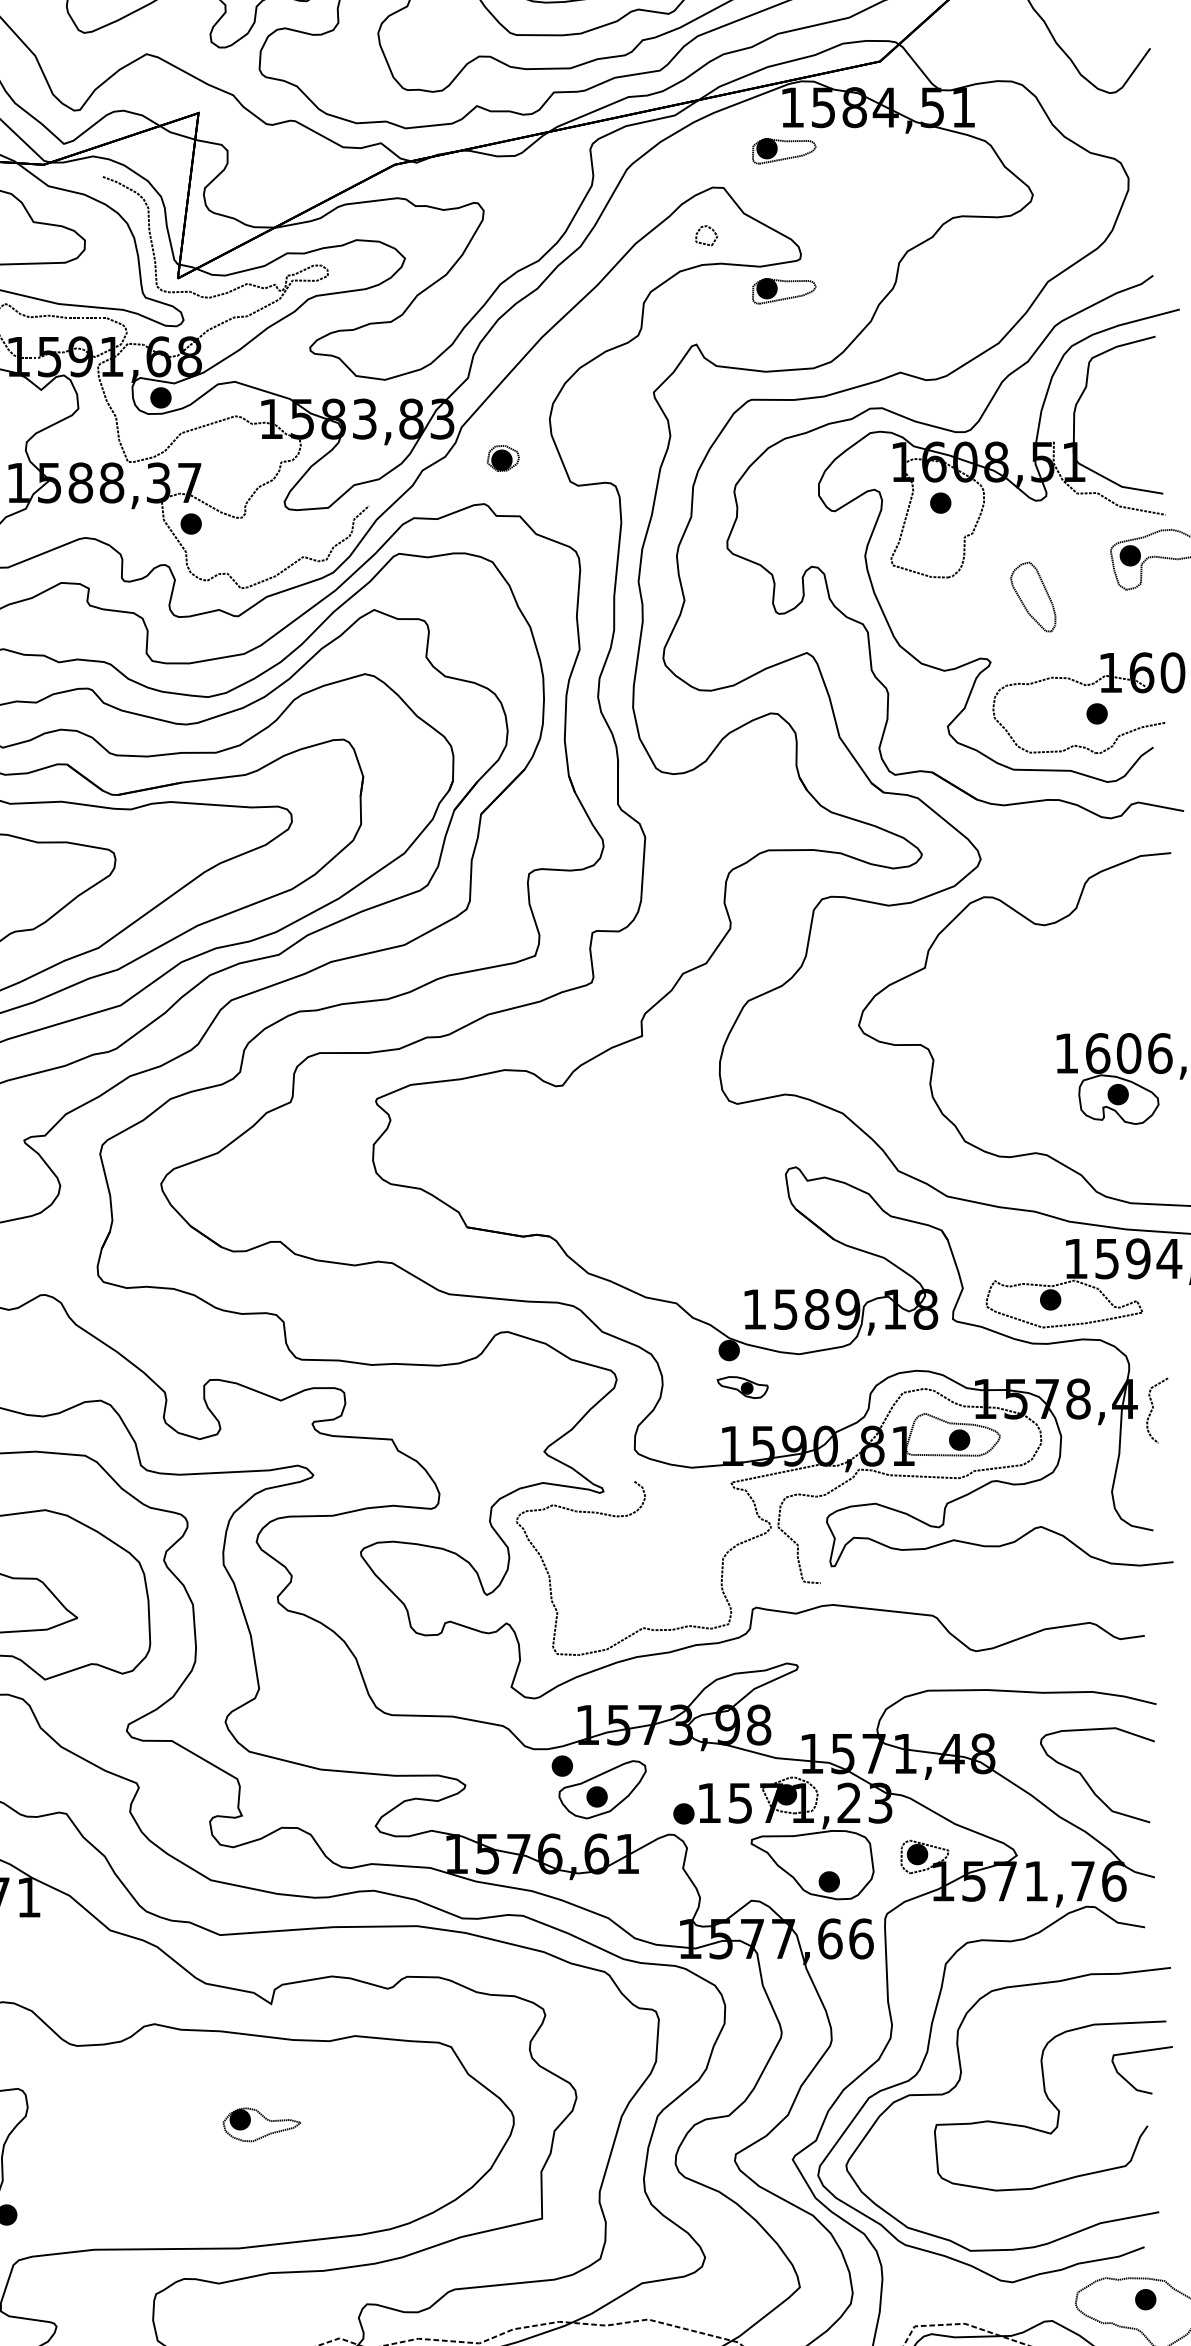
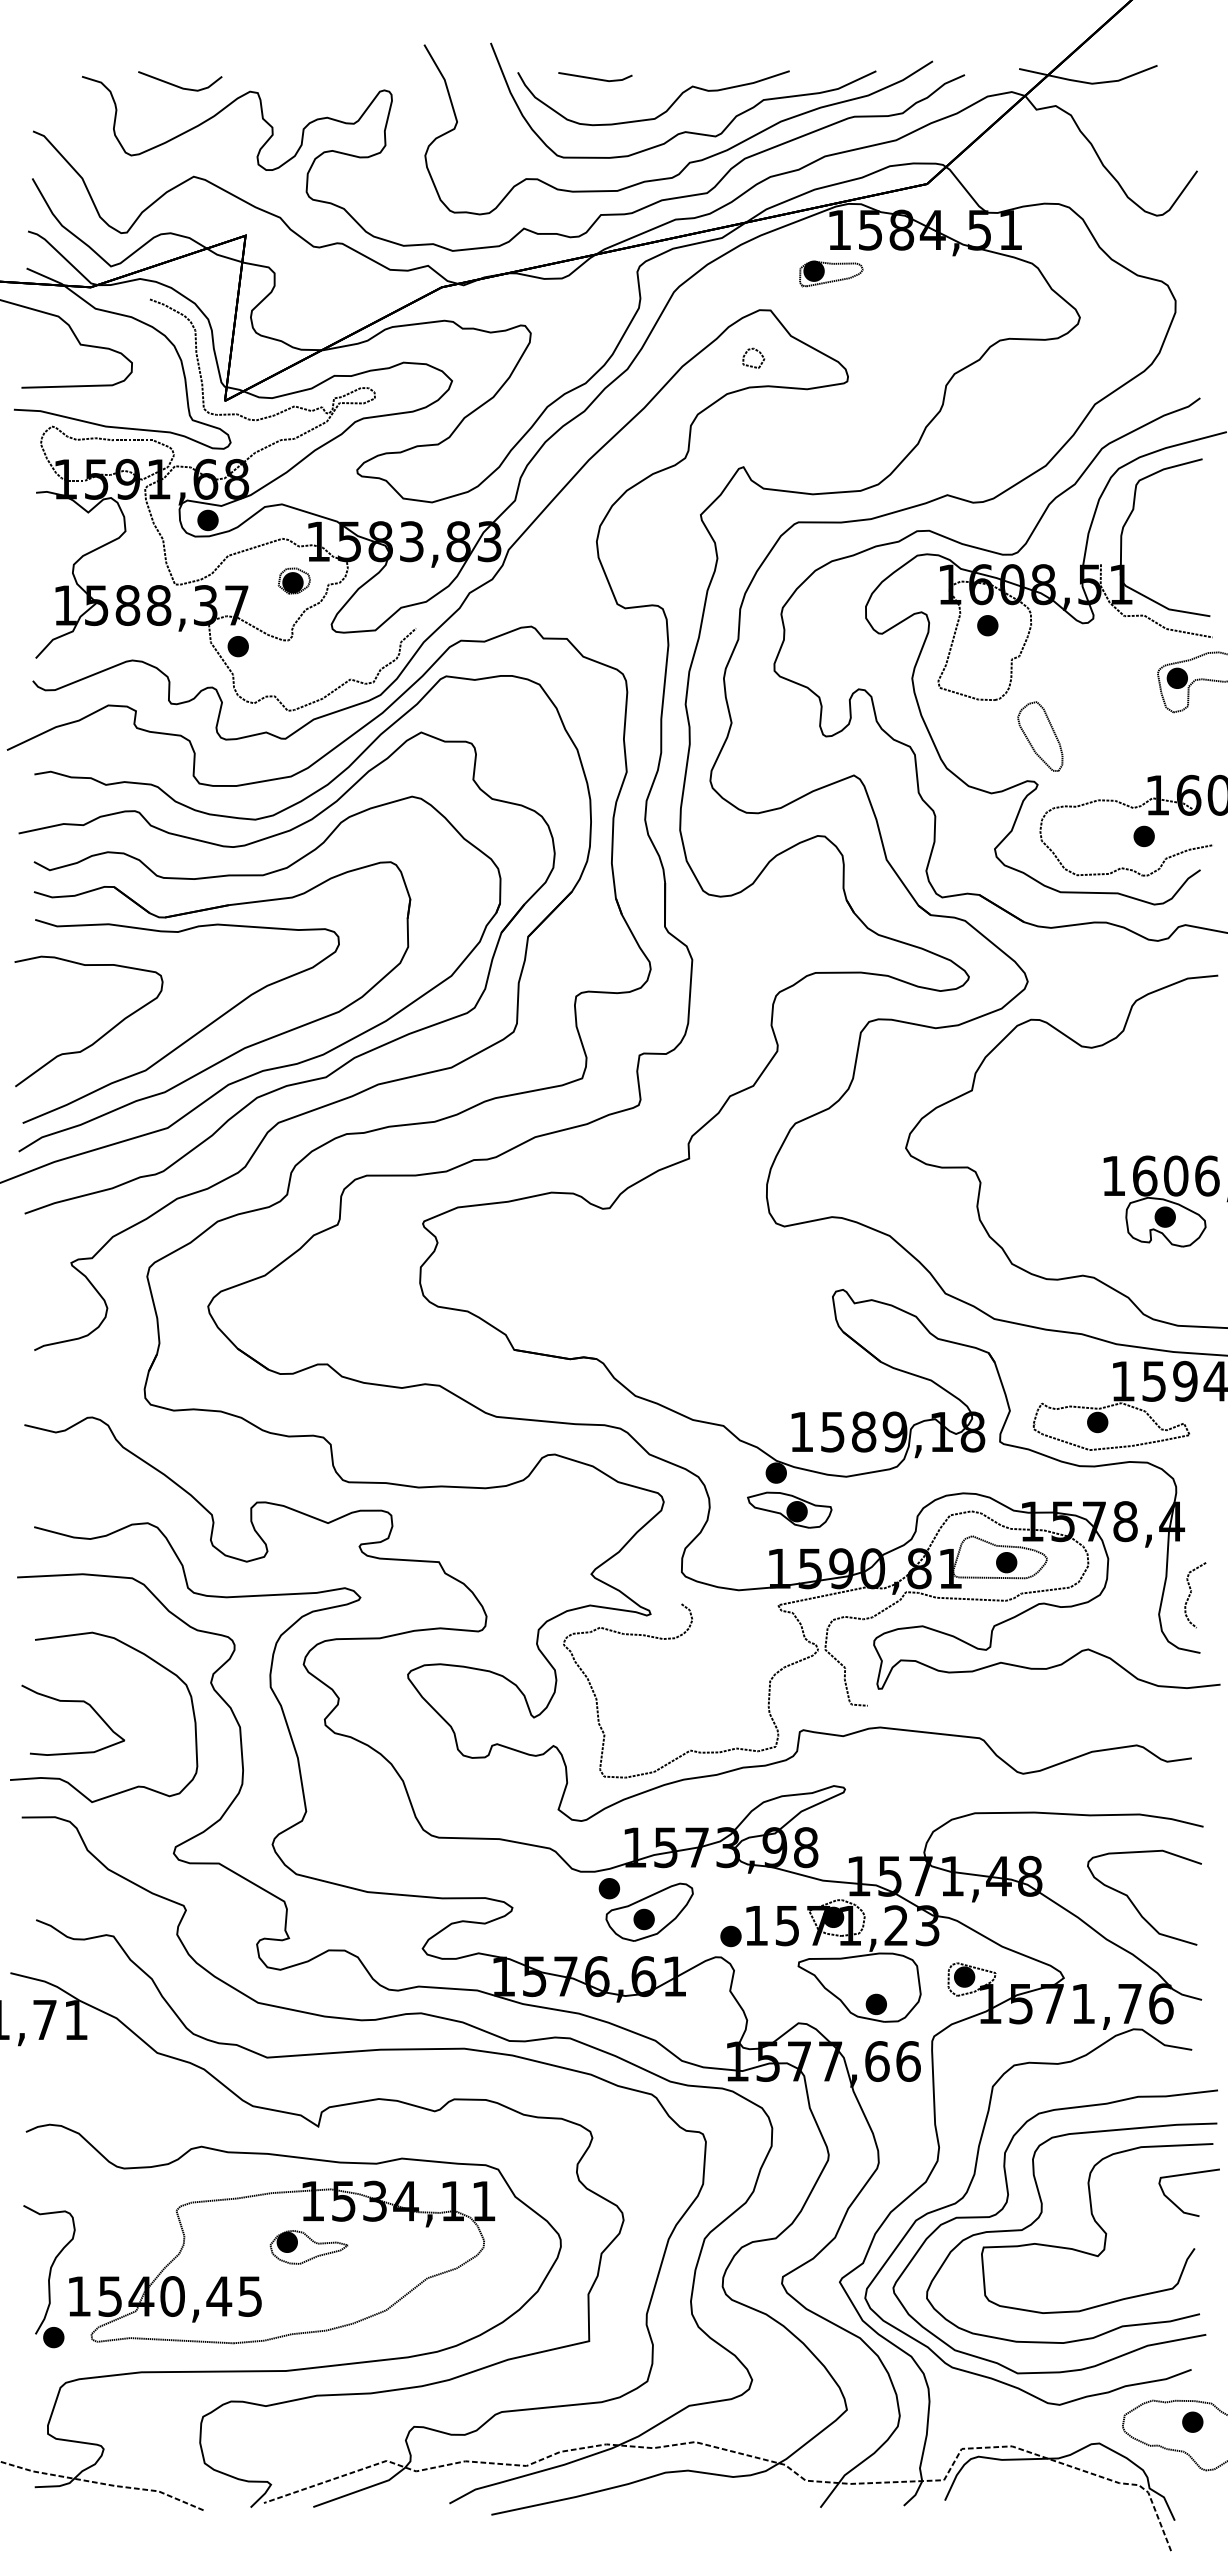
part: (784, 290) -> (831, 413), removed
part: (502, 457) -> (293, 580), moved
part: (1033, 596) -> (1040, 736), moved
part: (742, 1386) -> (789, 1509), size x1.67
curve: (1153, 1408) -> (1191, 1593), moved
curve: (993, 2093) -> (1040, 2216), added
part: (235, 2139) -> (282, 2262), added

